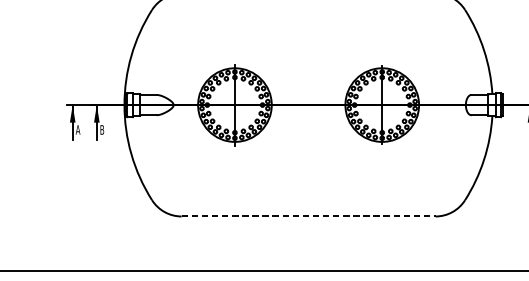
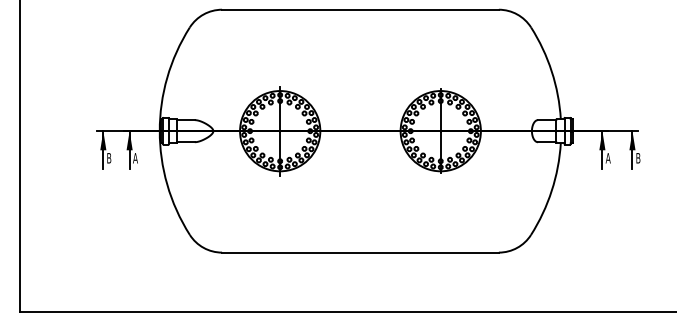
text: (77, 130) -> (108, 158), A -> B
text: (102, 130) -> (135, 158), B -> A
line: (308, 216) -> (360, 252), dashed -> solid

